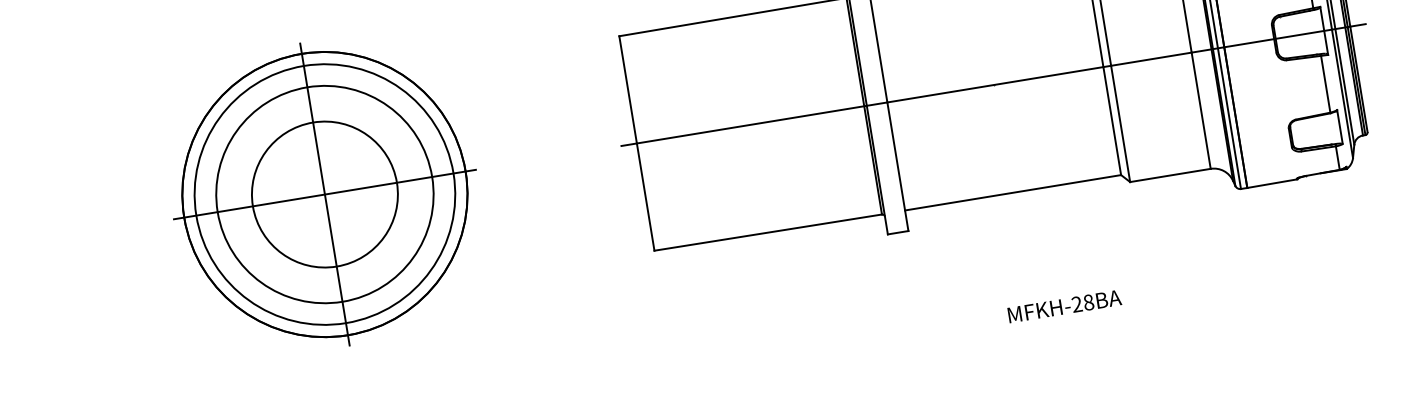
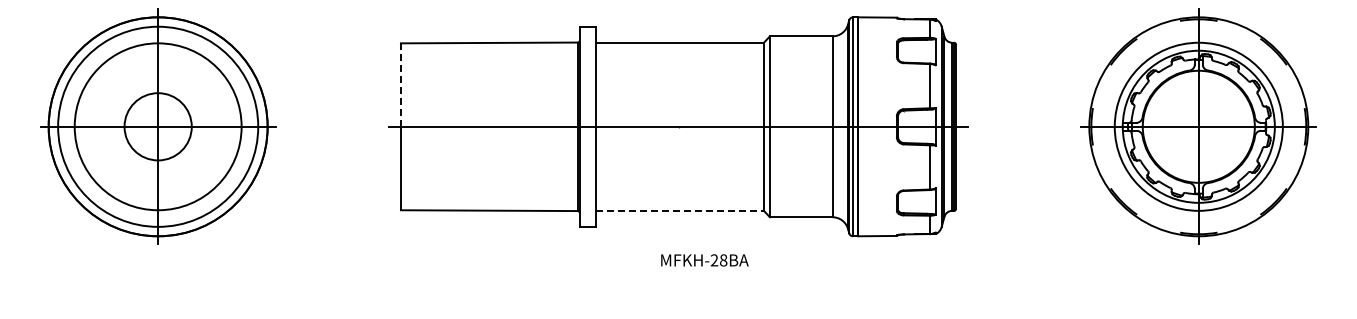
line: (627, 90) -> (400, 85), solid -> dashed
line: (1013, 192) -> (680, 210), solid -> dashed
circle: (325, 194) -> (158, 126), size x0.6
text: (1064, 306) -> (704, 260), moved

